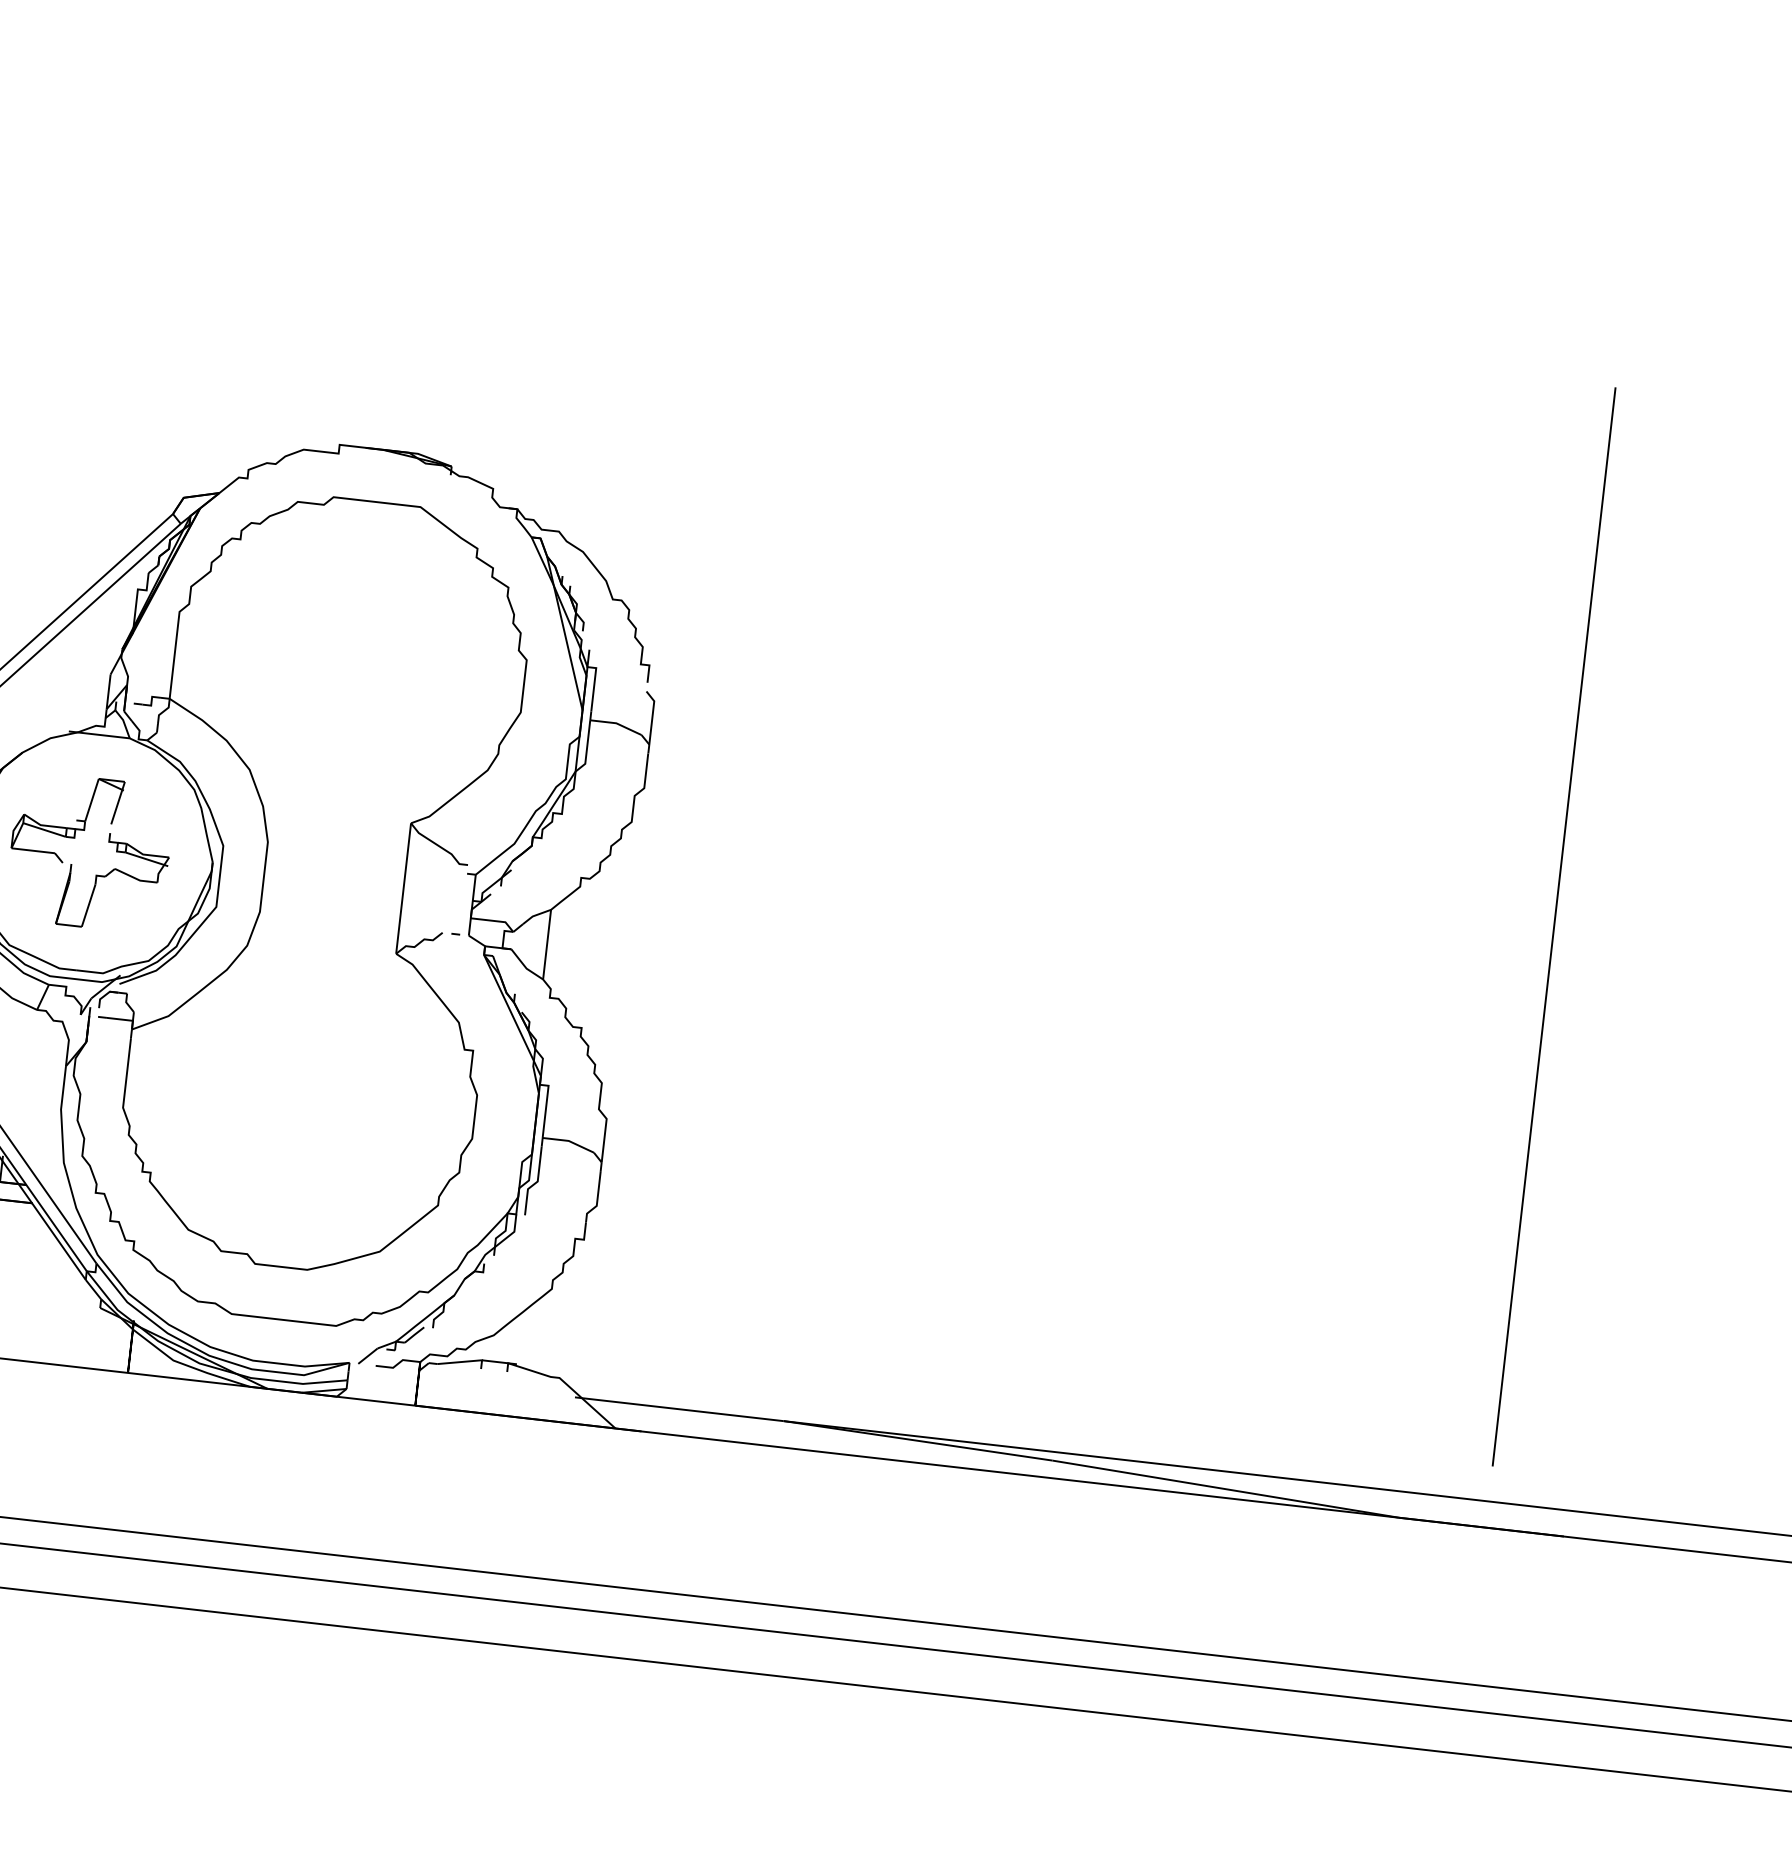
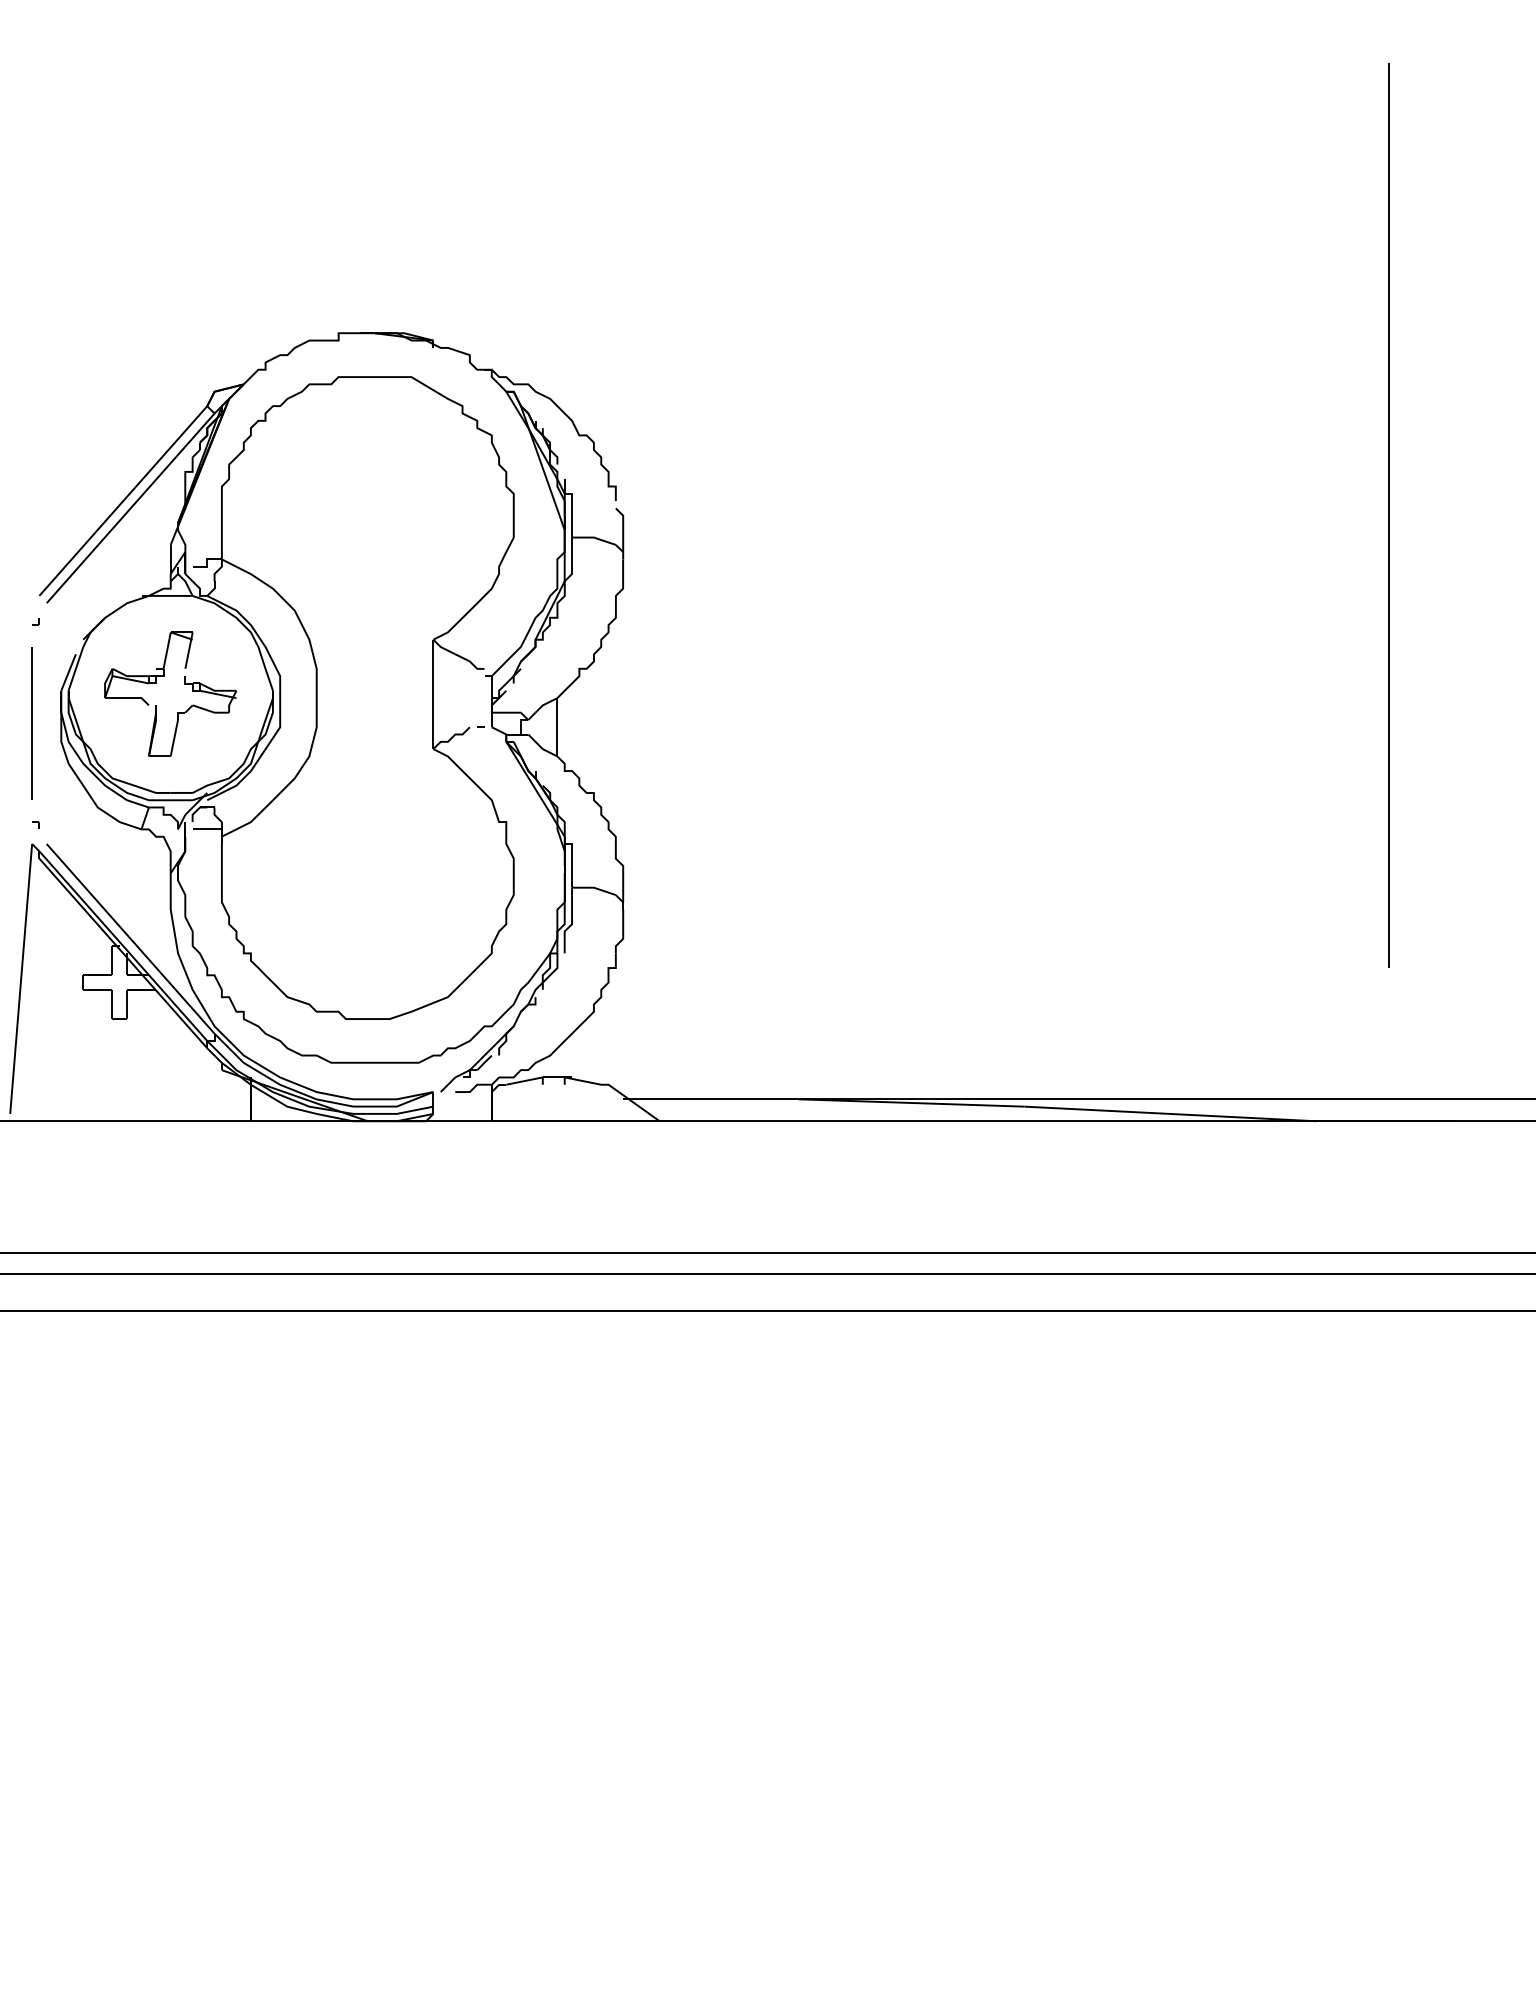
line: (1553, 926) -> (1388, 515), moved

